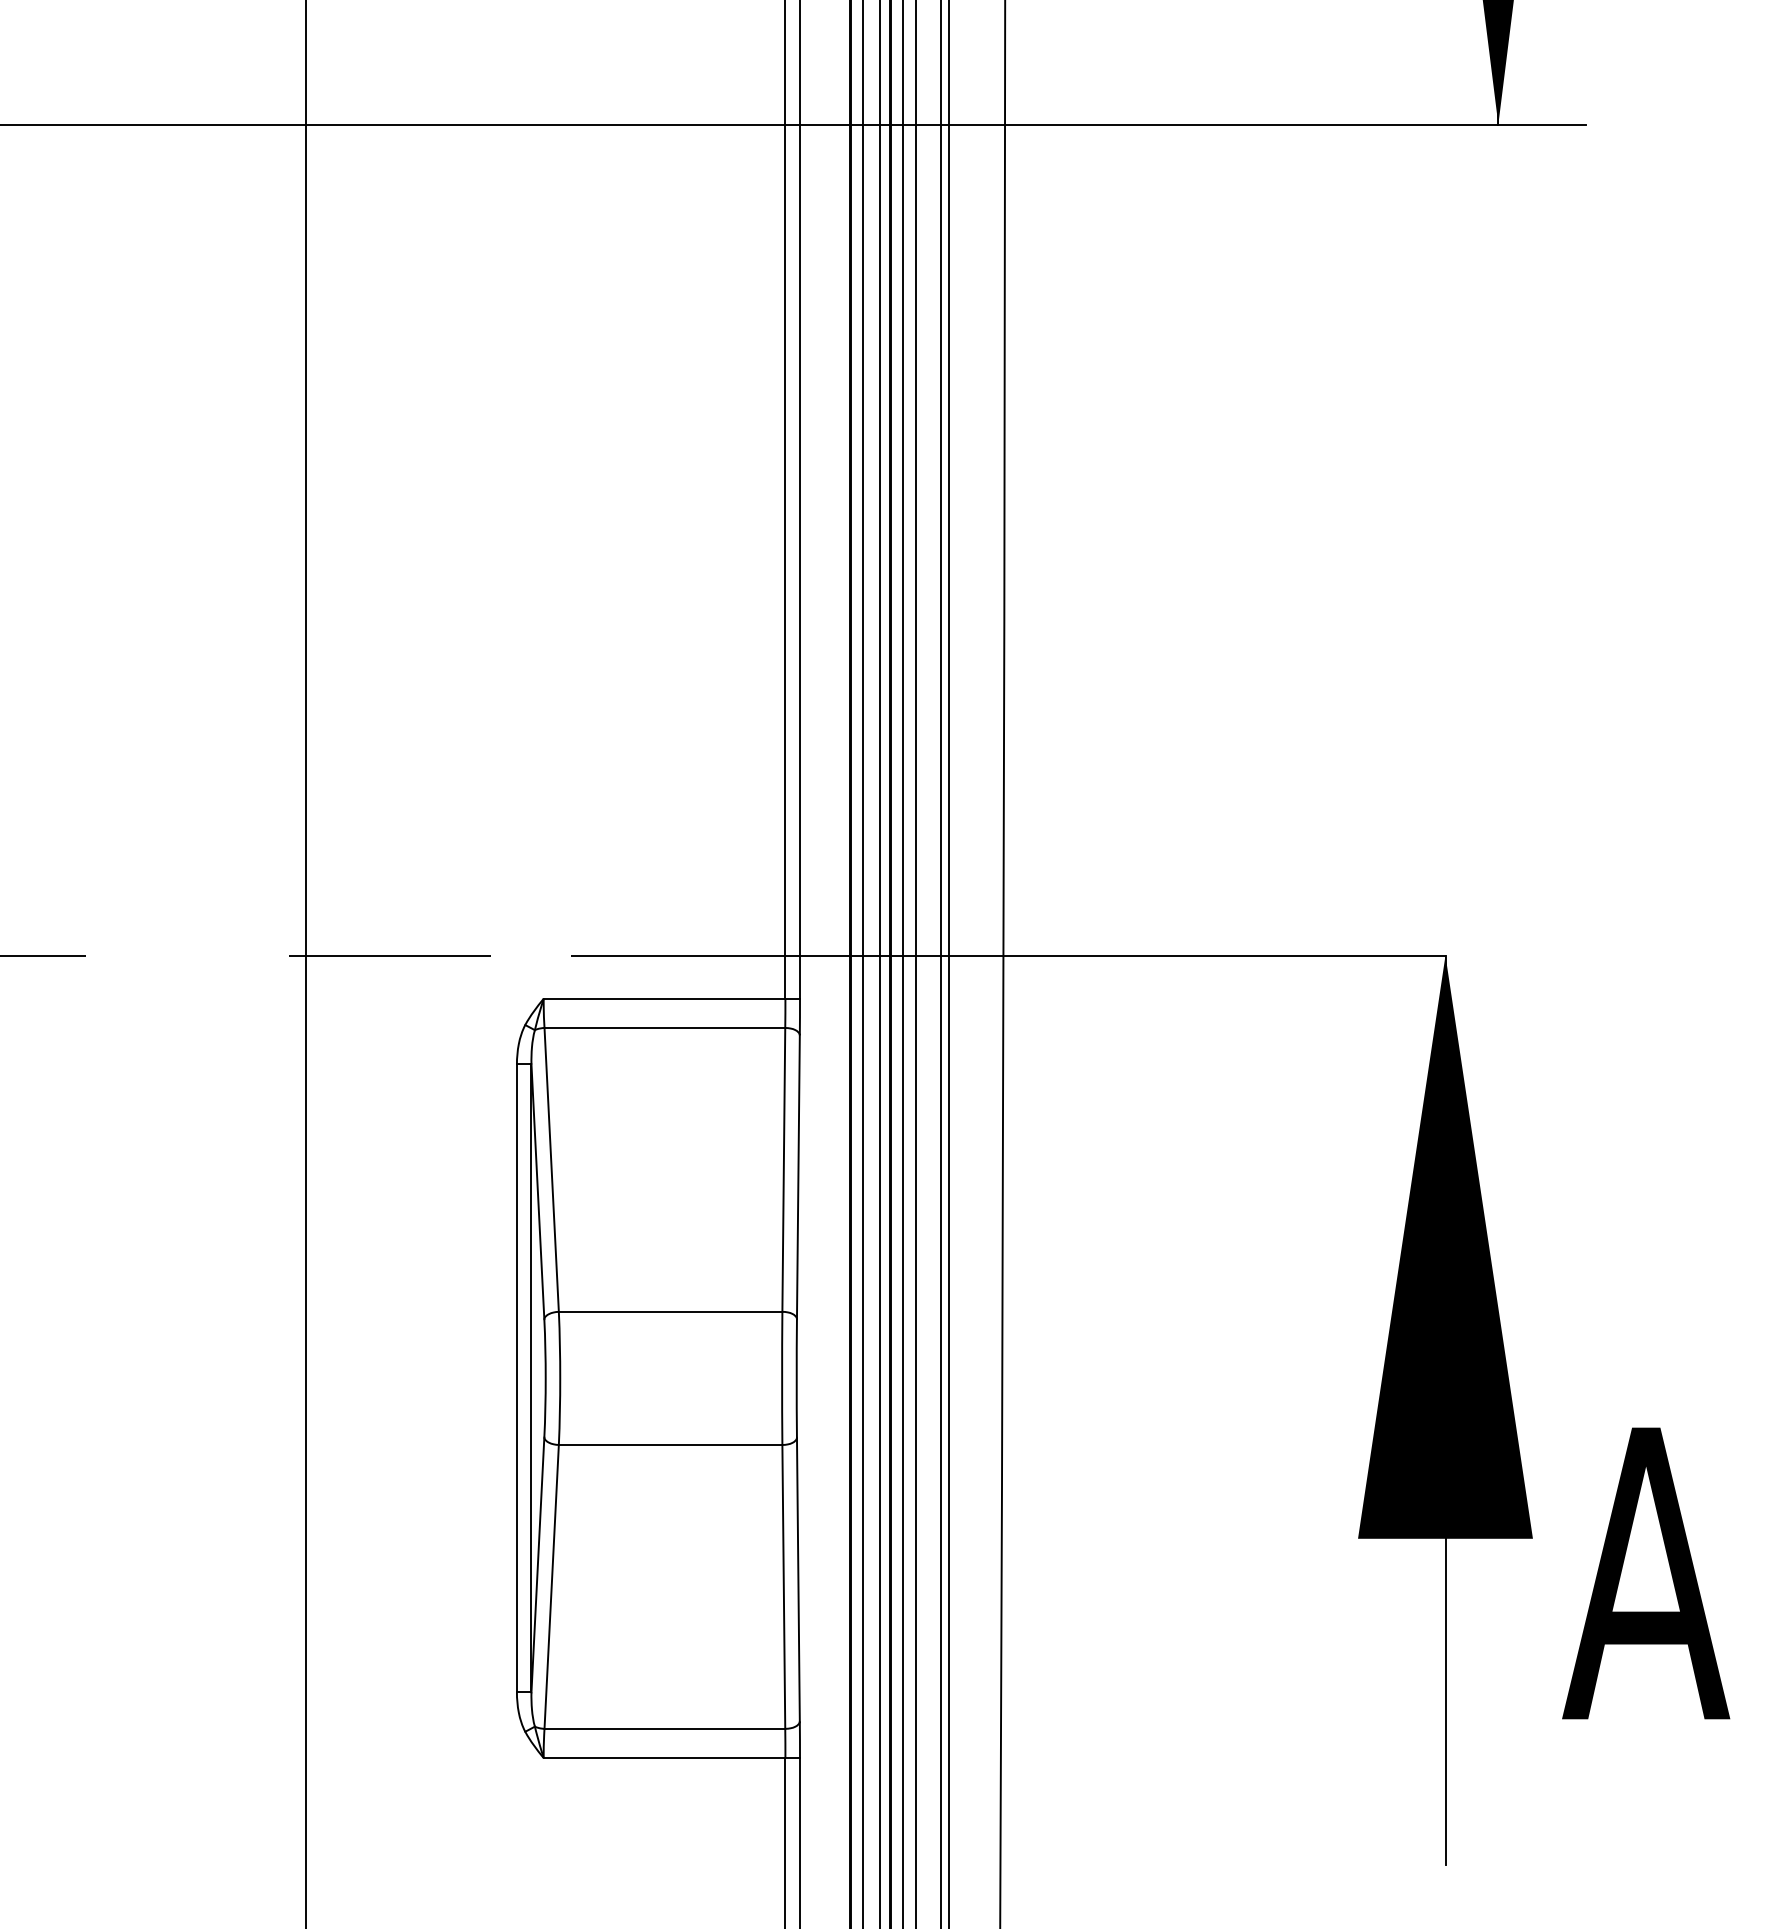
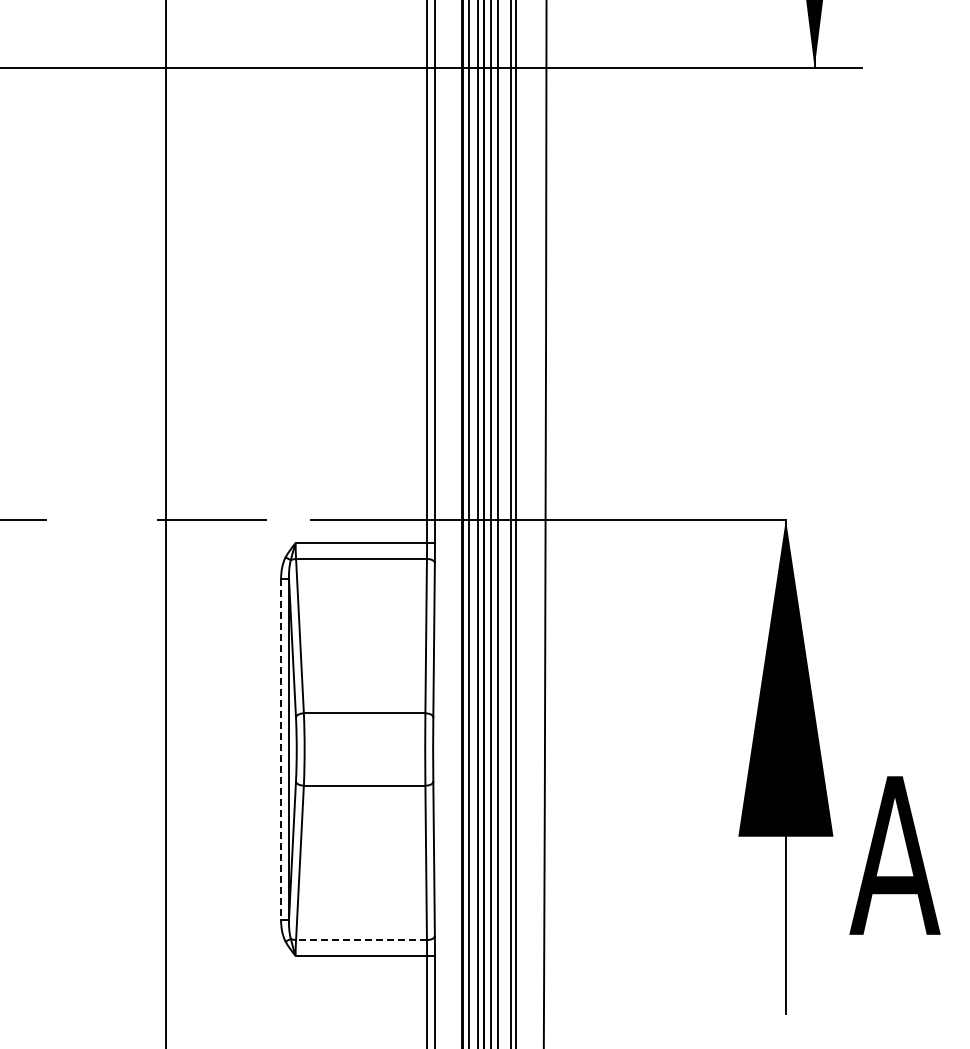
line: (517, 1378) -> (281, 749), solid -> dashed
line: (664, 1729) -> (361, 940), solid -> dashed

